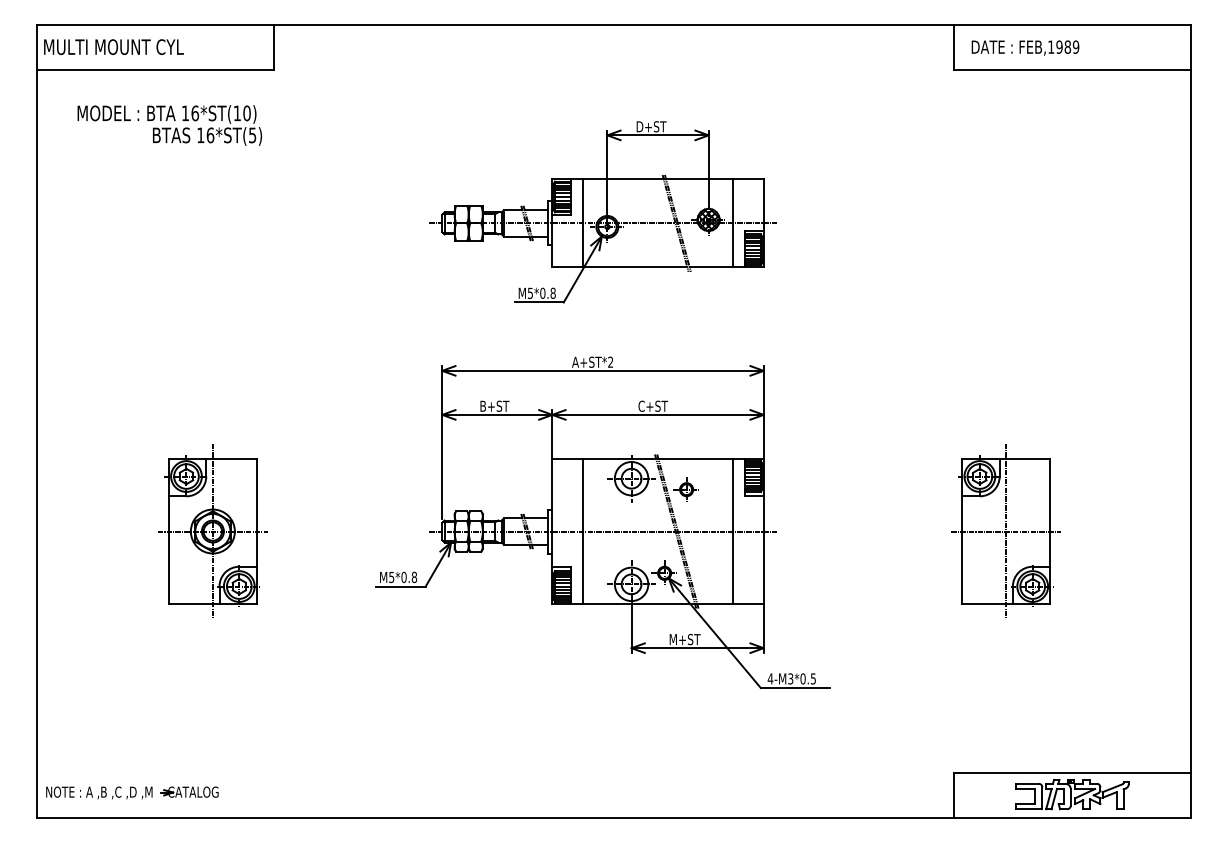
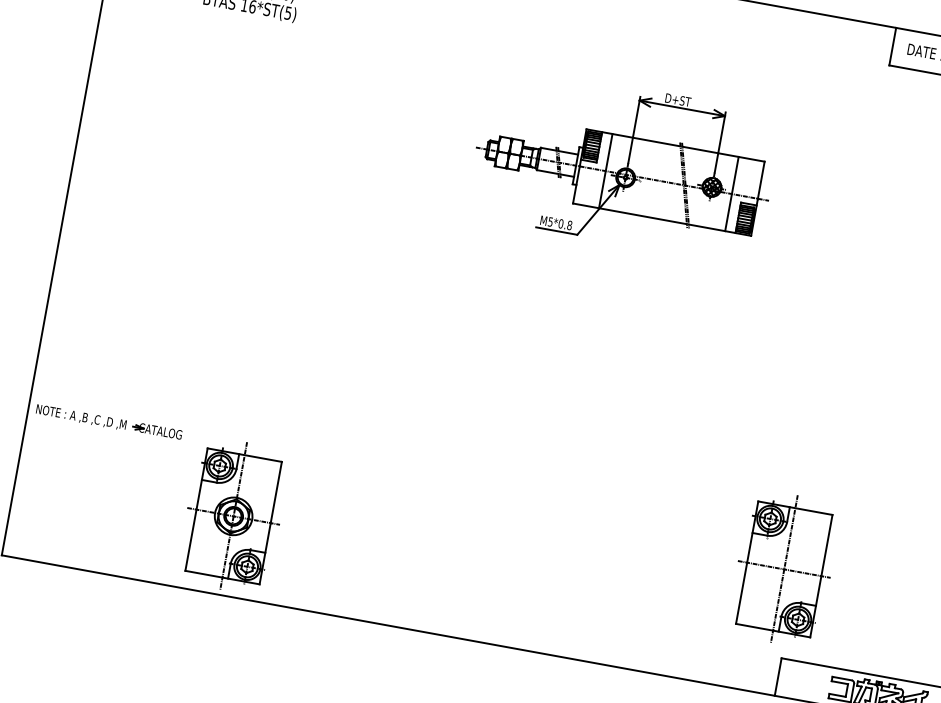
part: (602, 212) -> (623, 164), moved
part: (602, 522) -> (523, 393), removed
part: (212, 530) -> (233, 515), moved
part: (1005, 530) -> (783, 568), moved
part: (132, 792) -> (109, 422), moved

